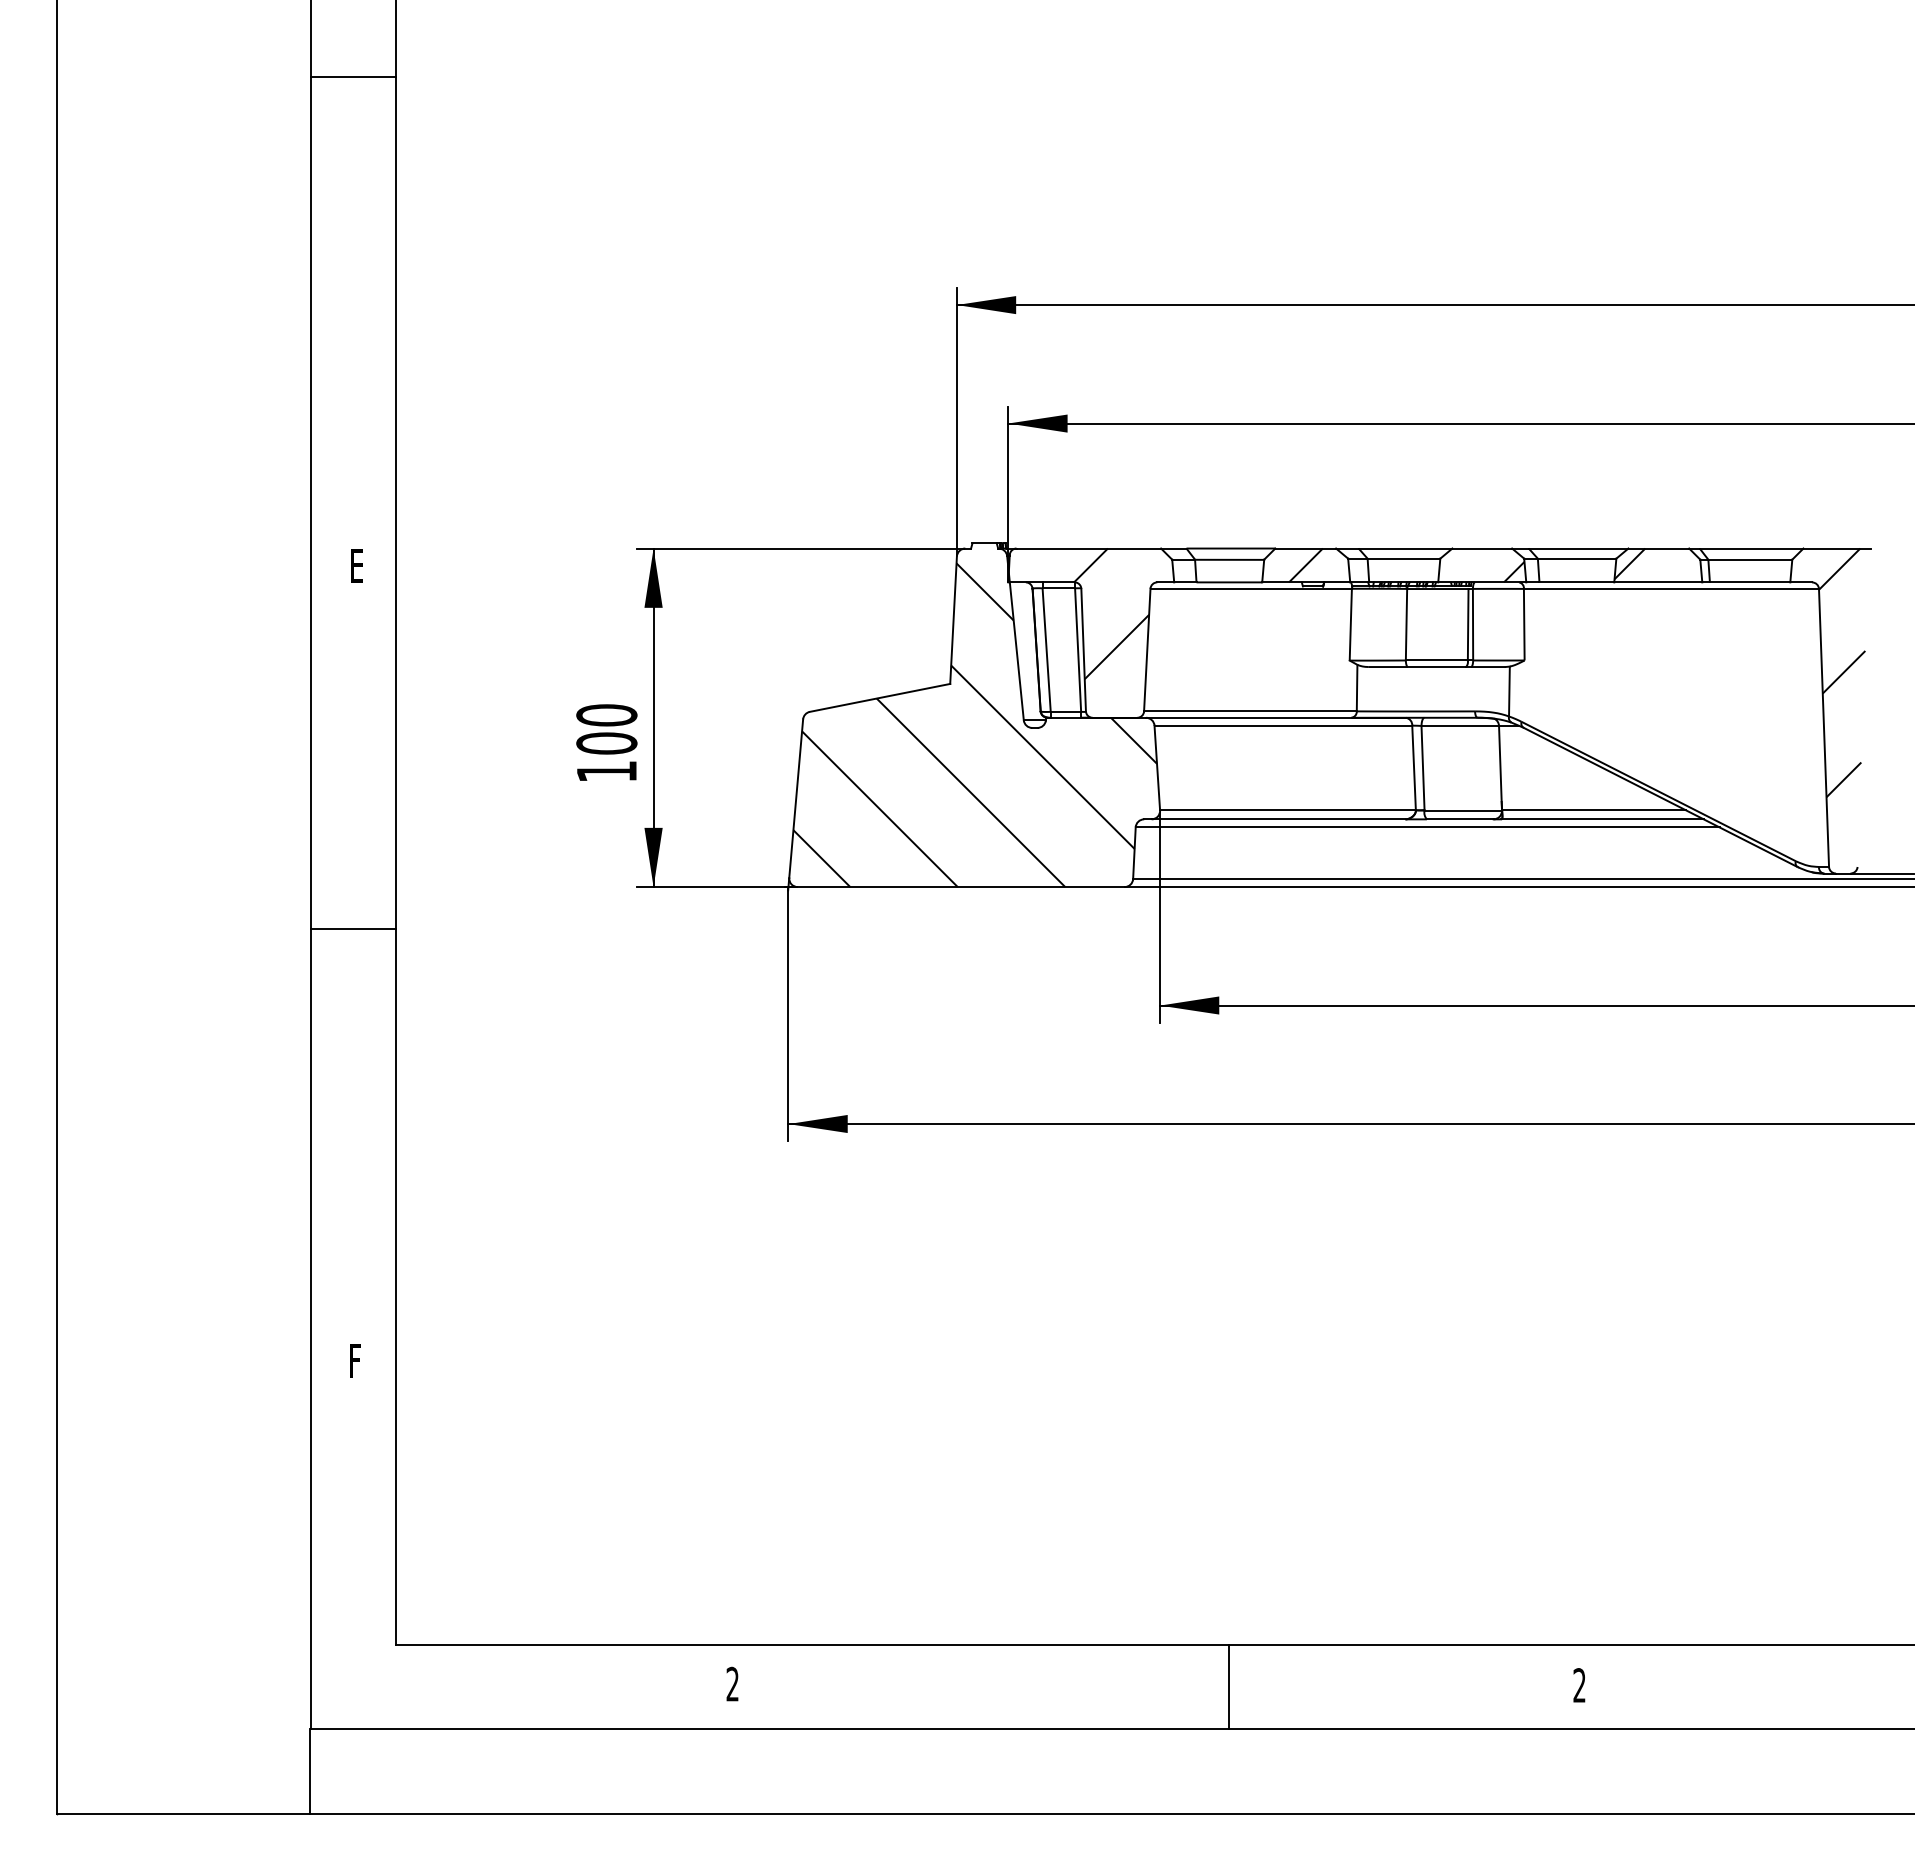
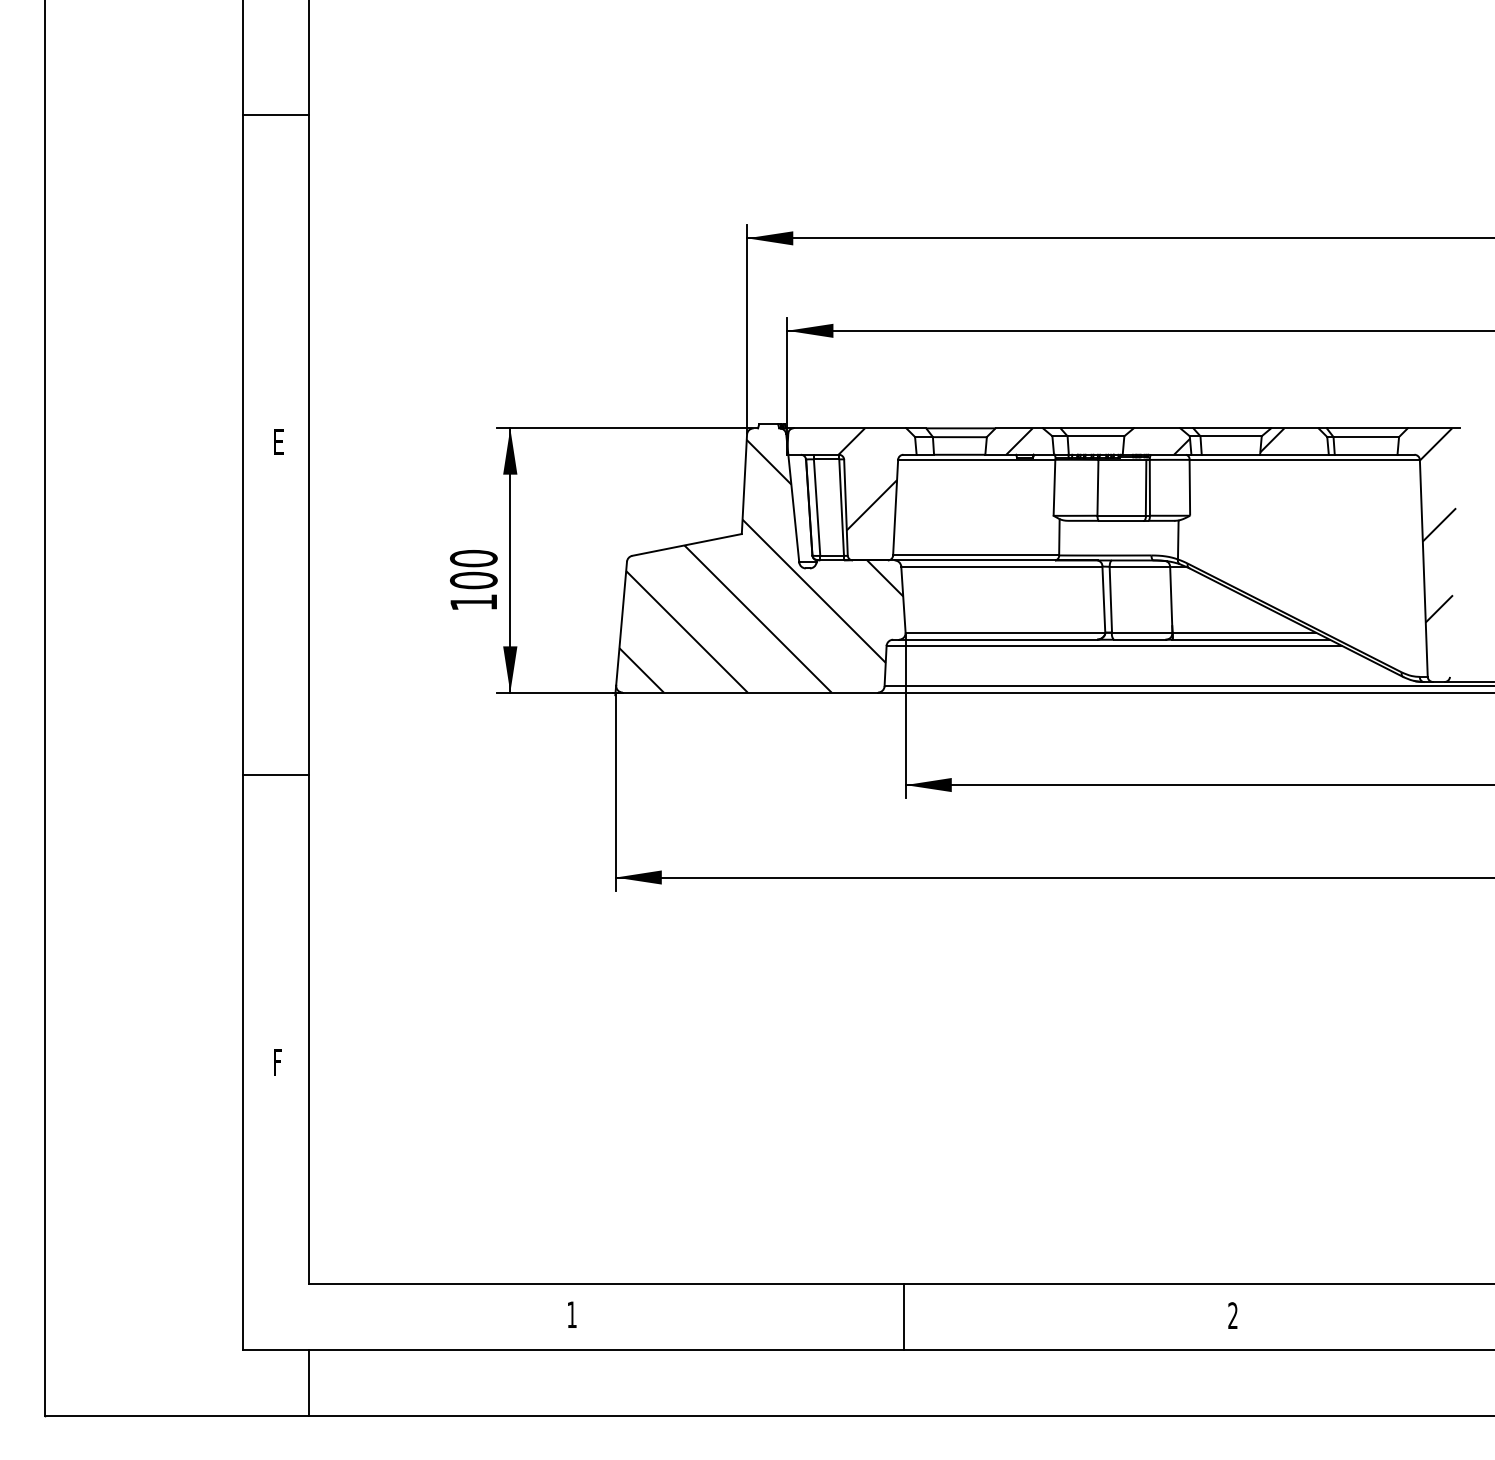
line: (353, 76) -> (276, 114), moved
line: (353, 929) -> (276, 775), moved
text: (732, 1683) -> (571, 1314), 2 -> 1
line: (1228, 1686) -> (903, 1316), moved
line: (309, 1771) -> (308, 1382), moved

